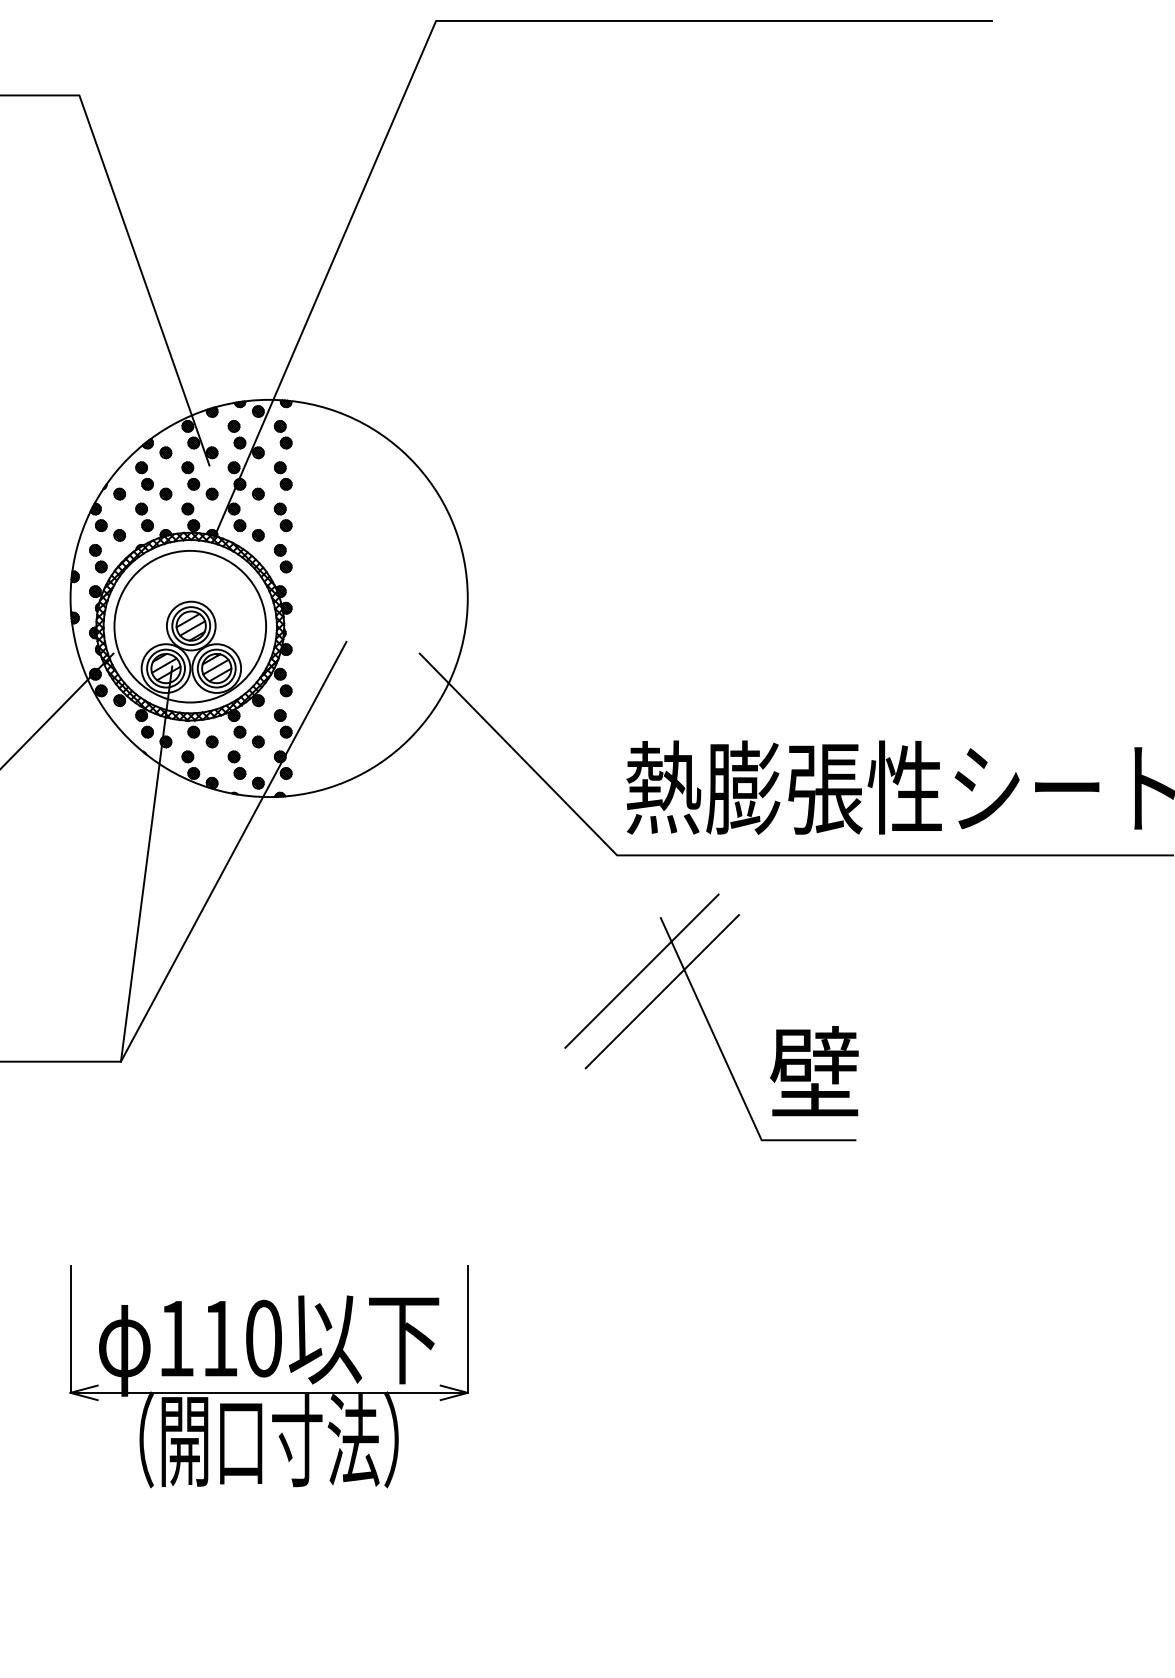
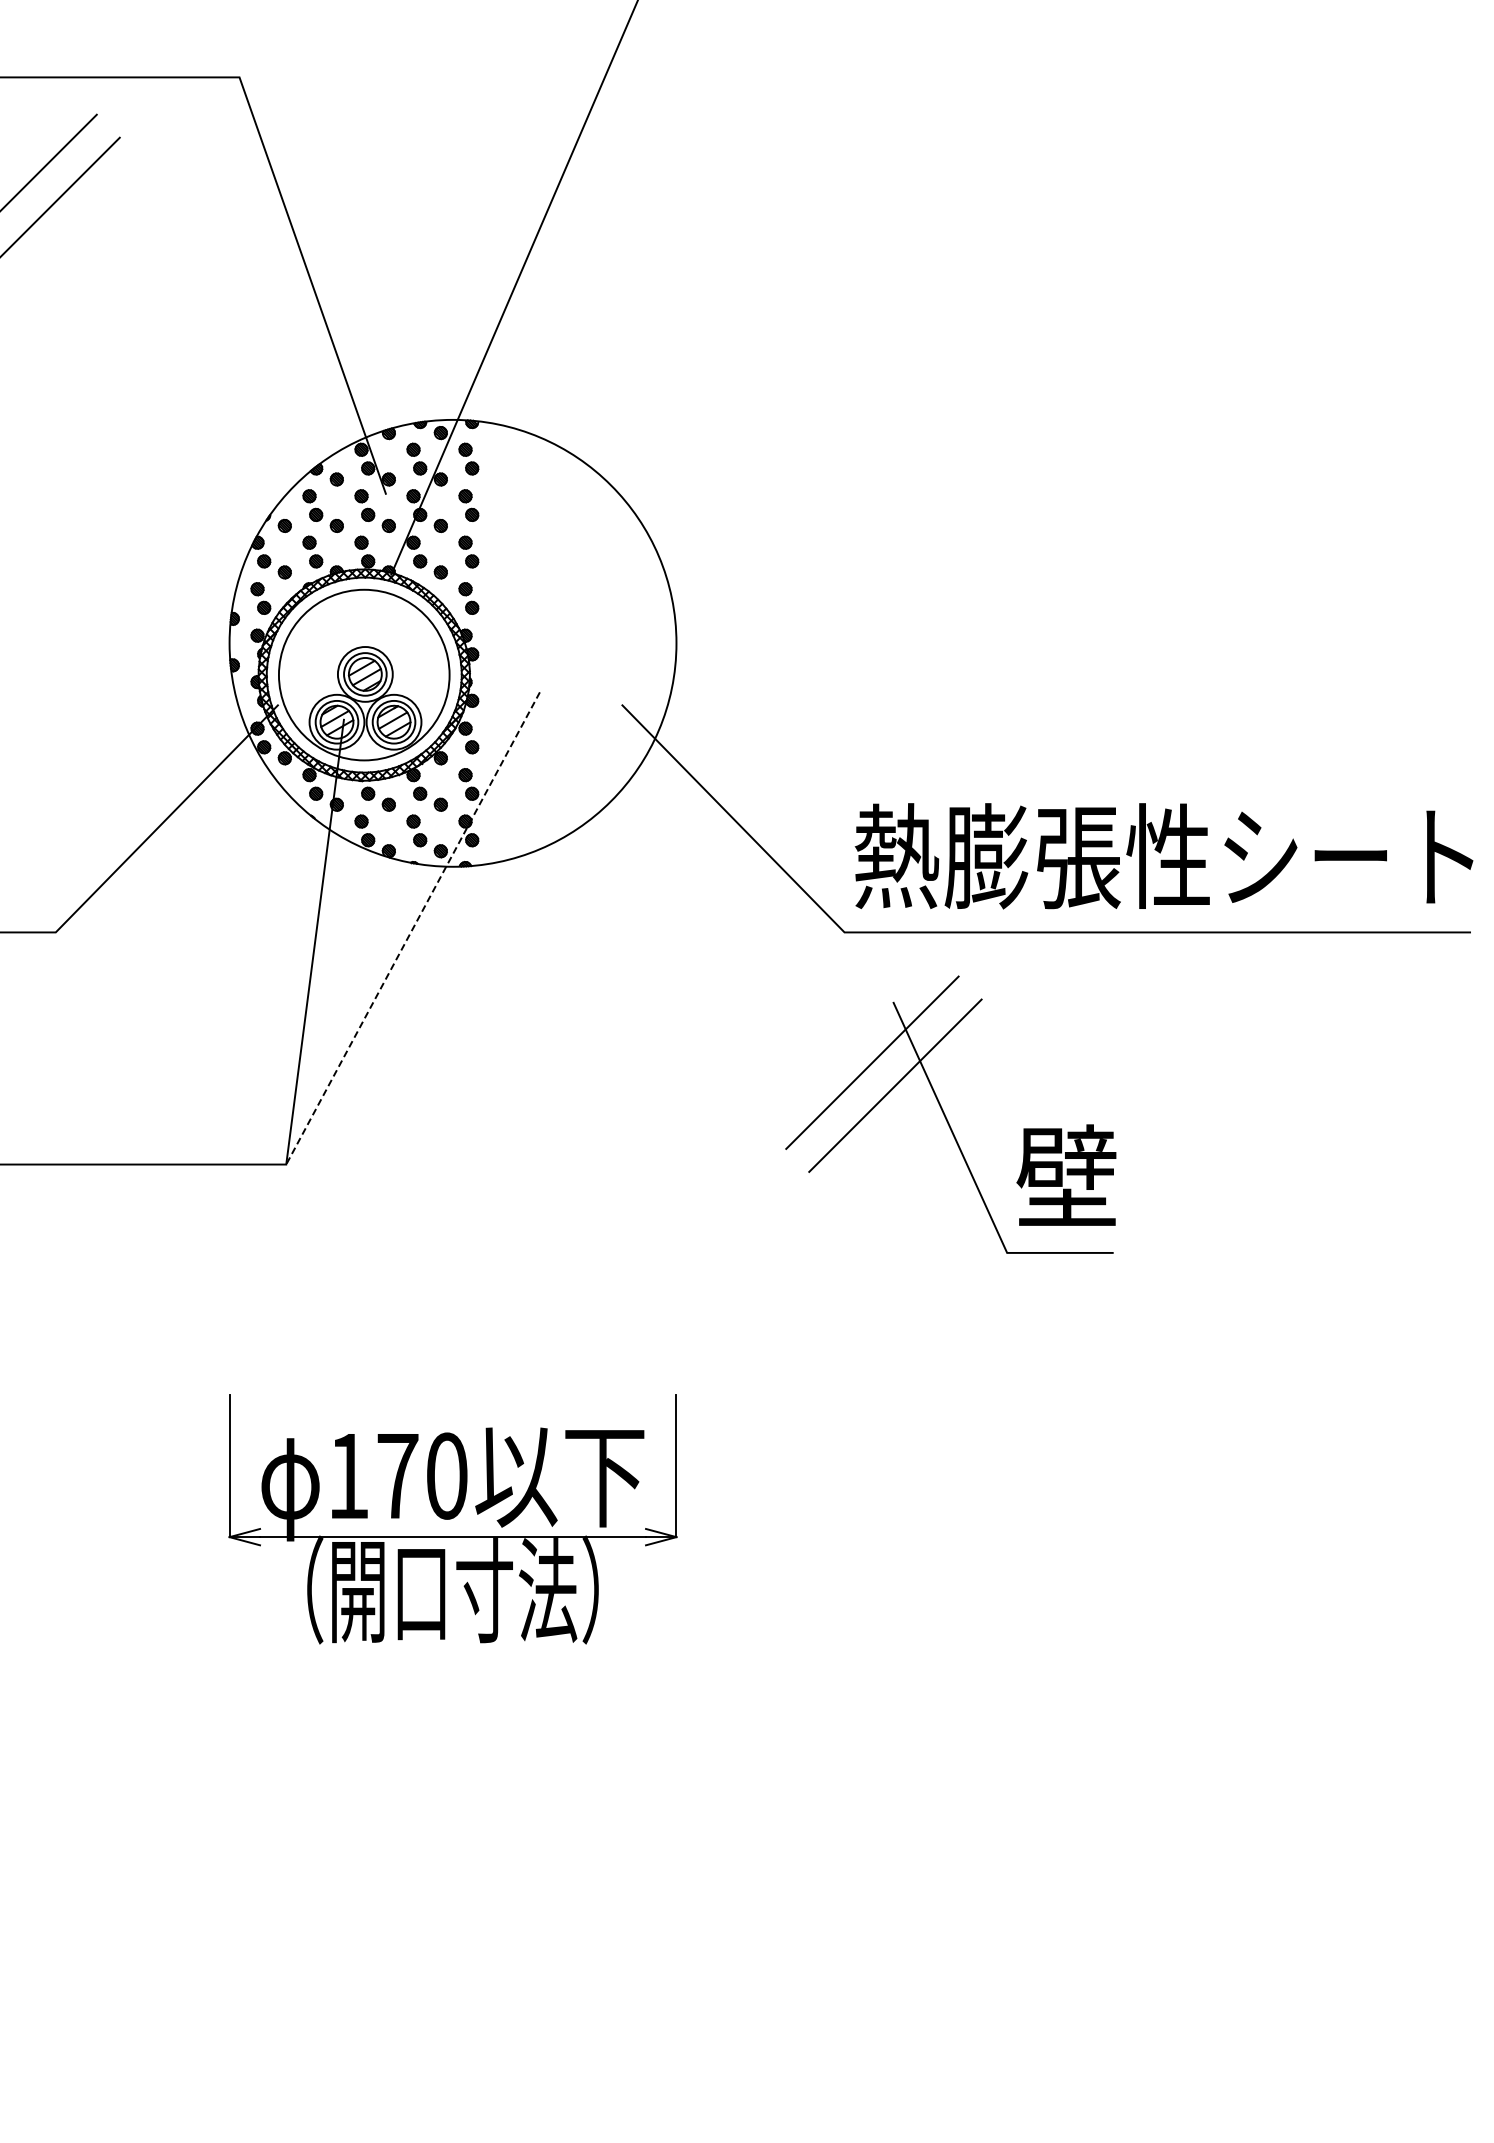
line: (233, 851) -> (412, 928), solid -> dashed
text: (219, 1338) -> (397, 1476), 110 -> 170

